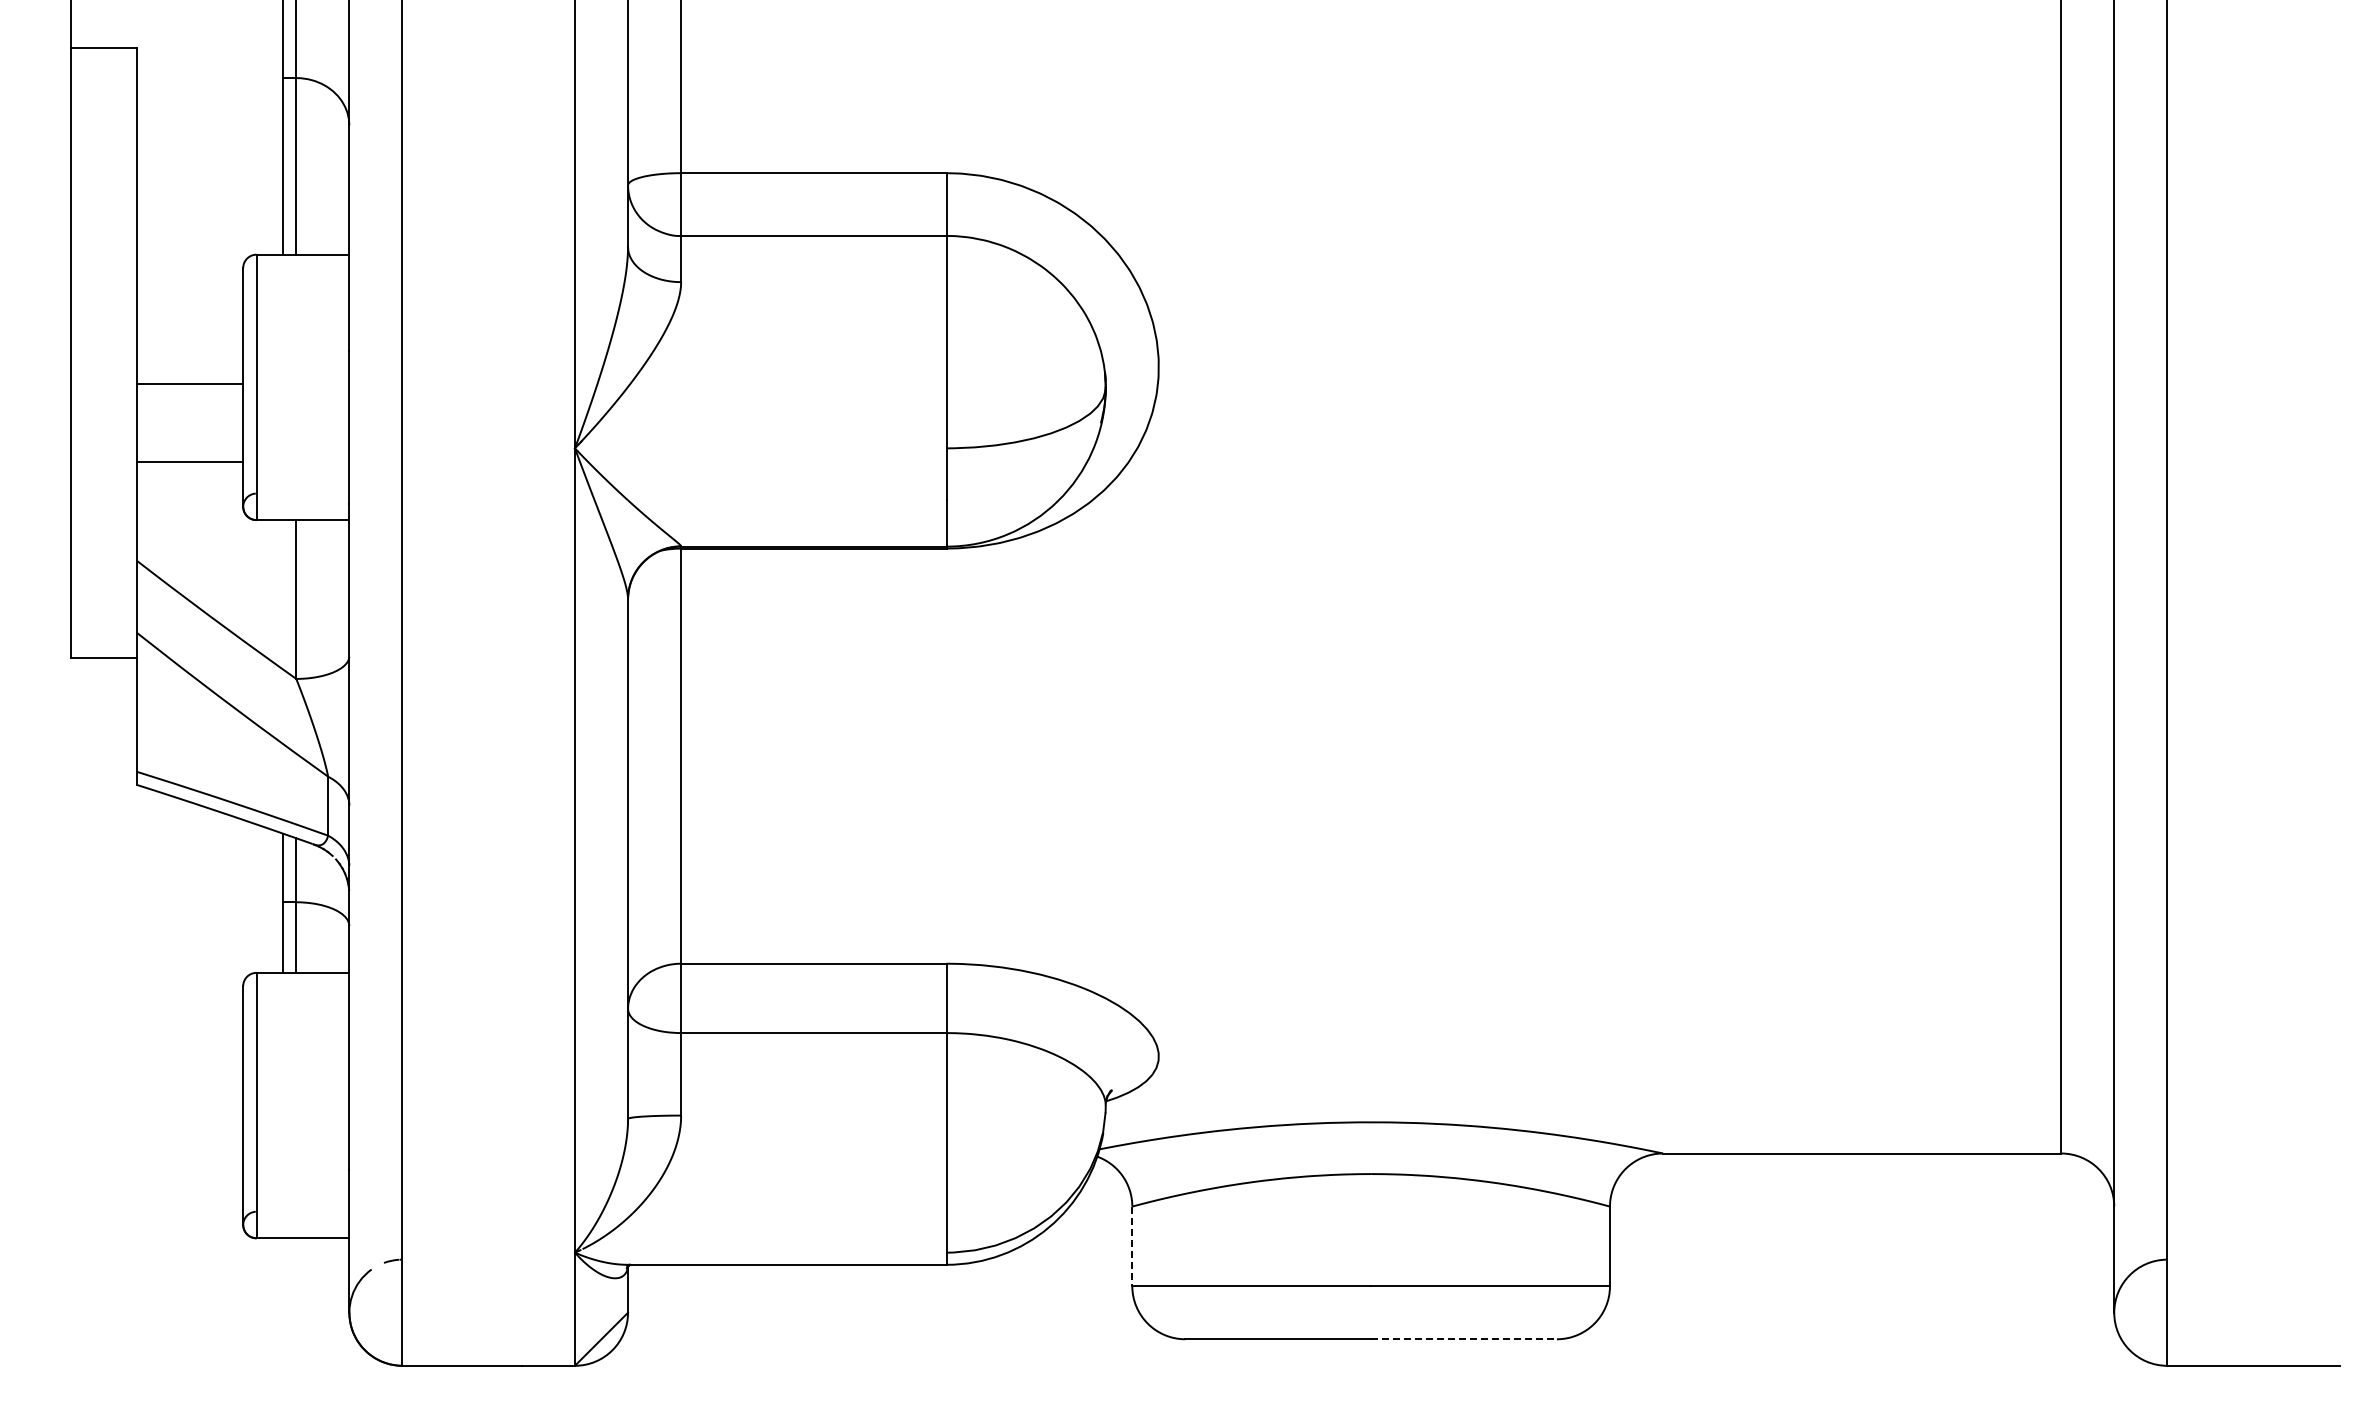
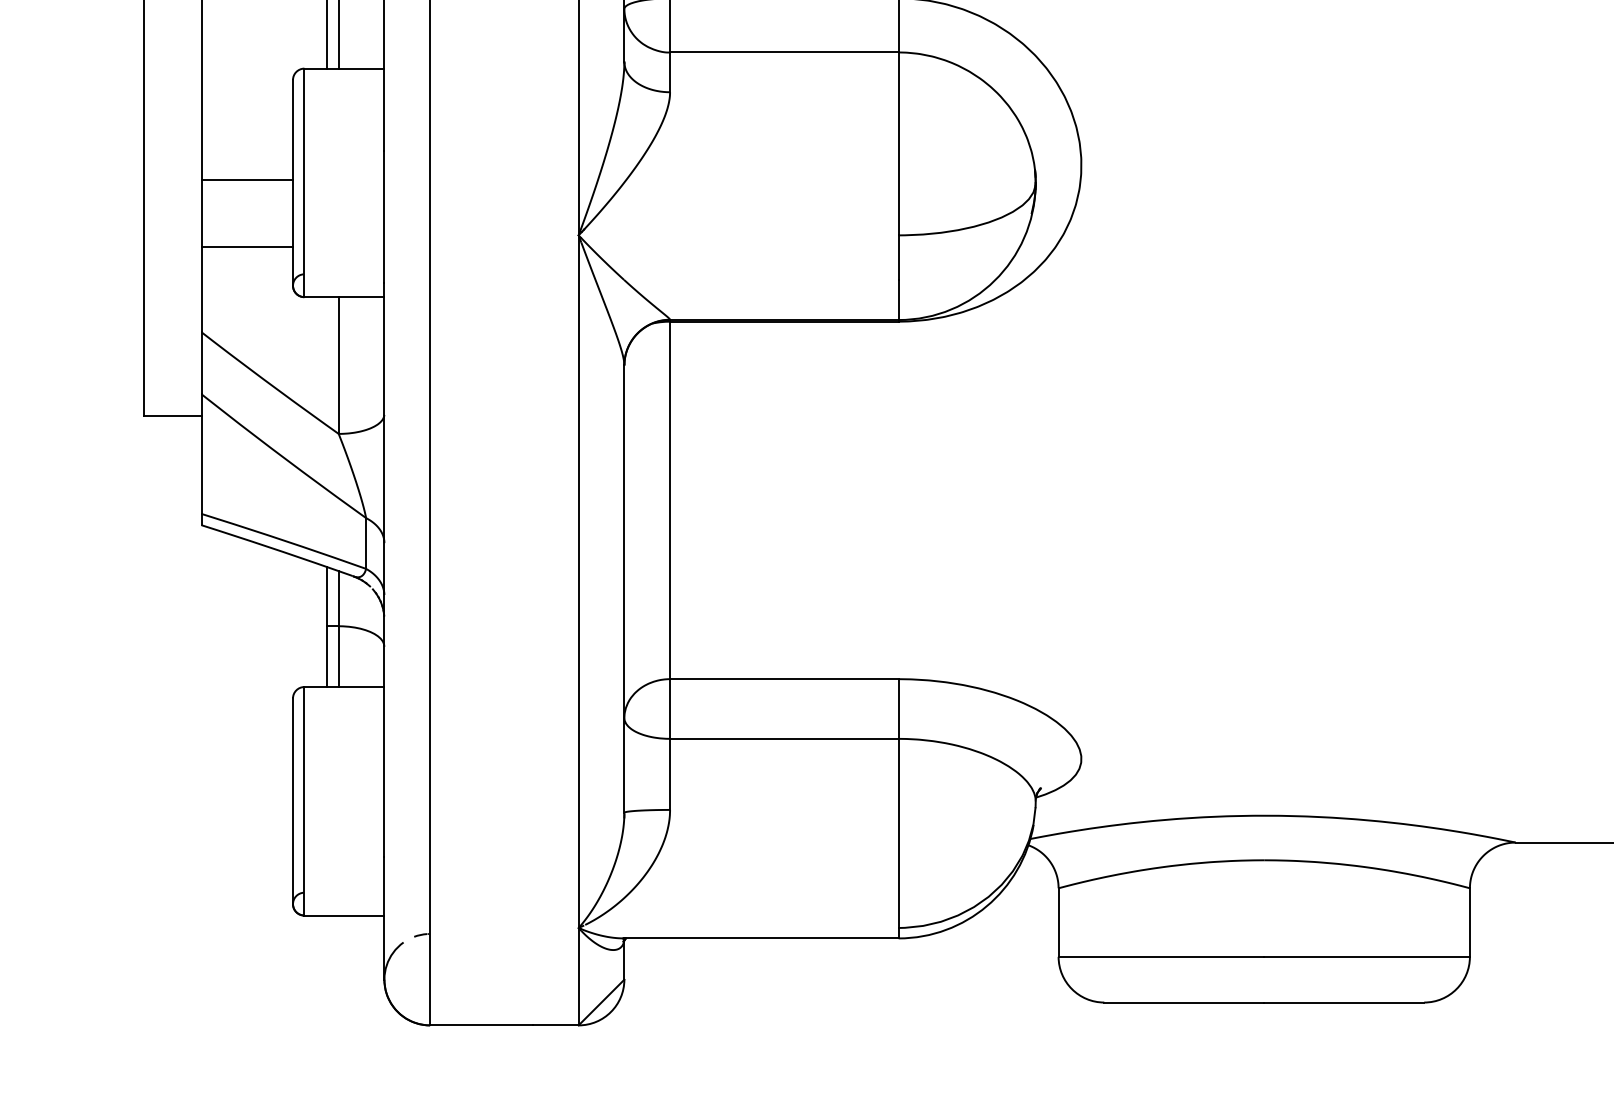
line: (1132, 1246) -> (1058, 922), dashed -> solid
line: (1464, 1339) -> (1344, 1002), dashed -> solid

